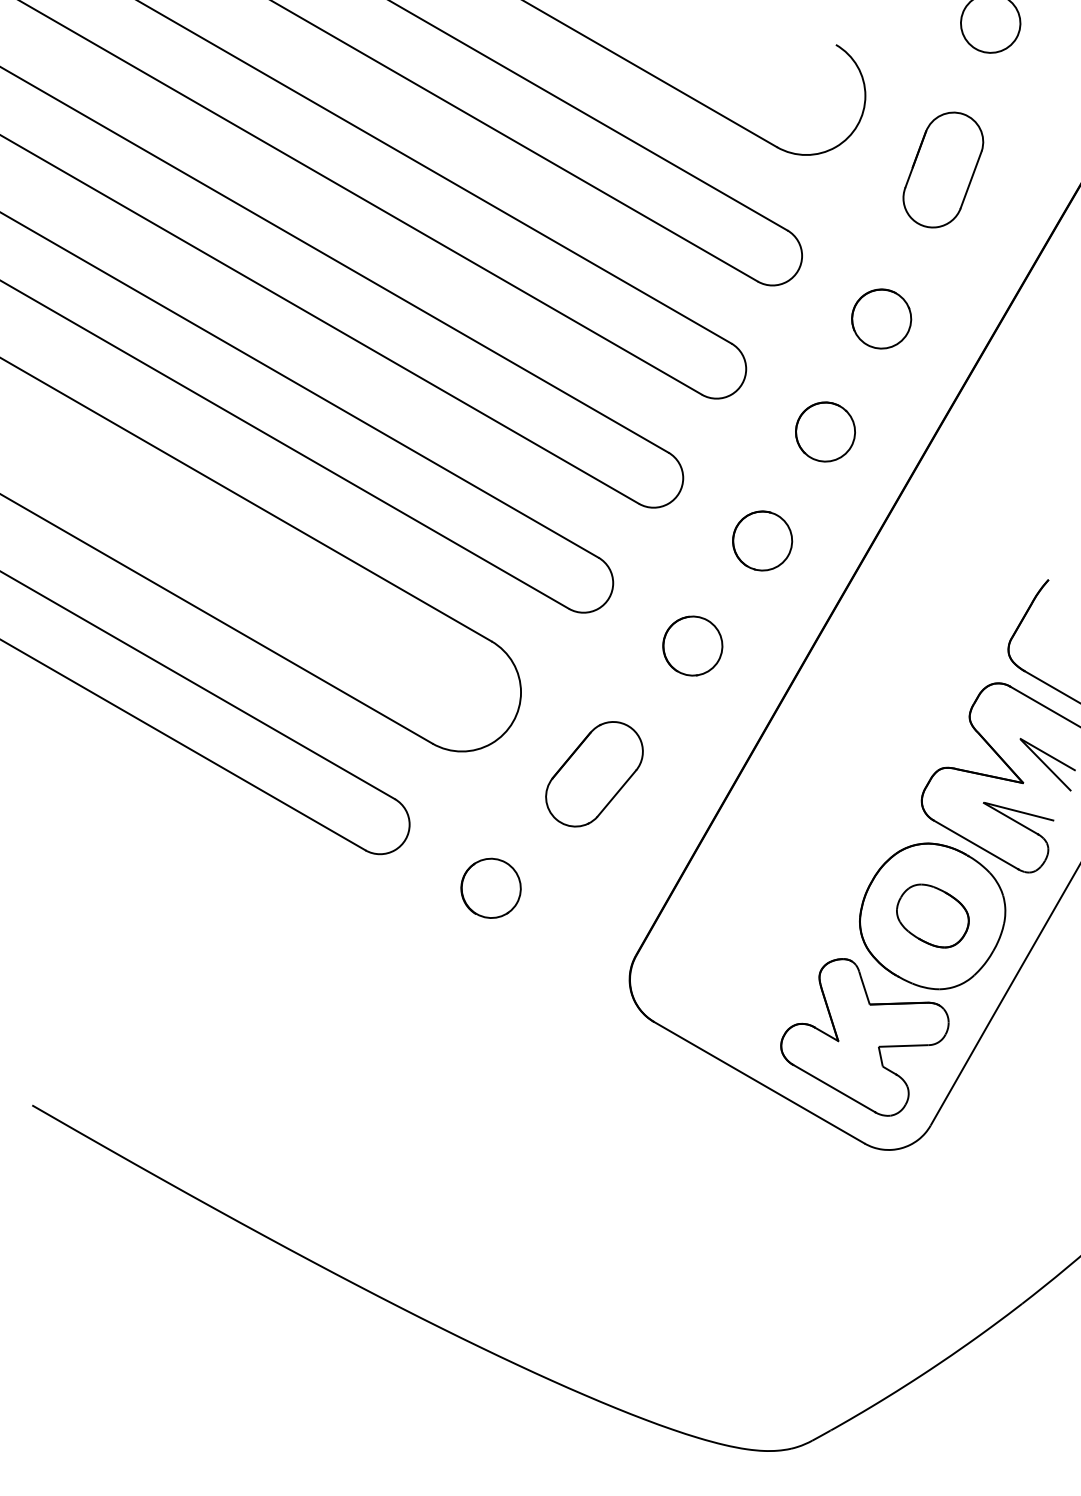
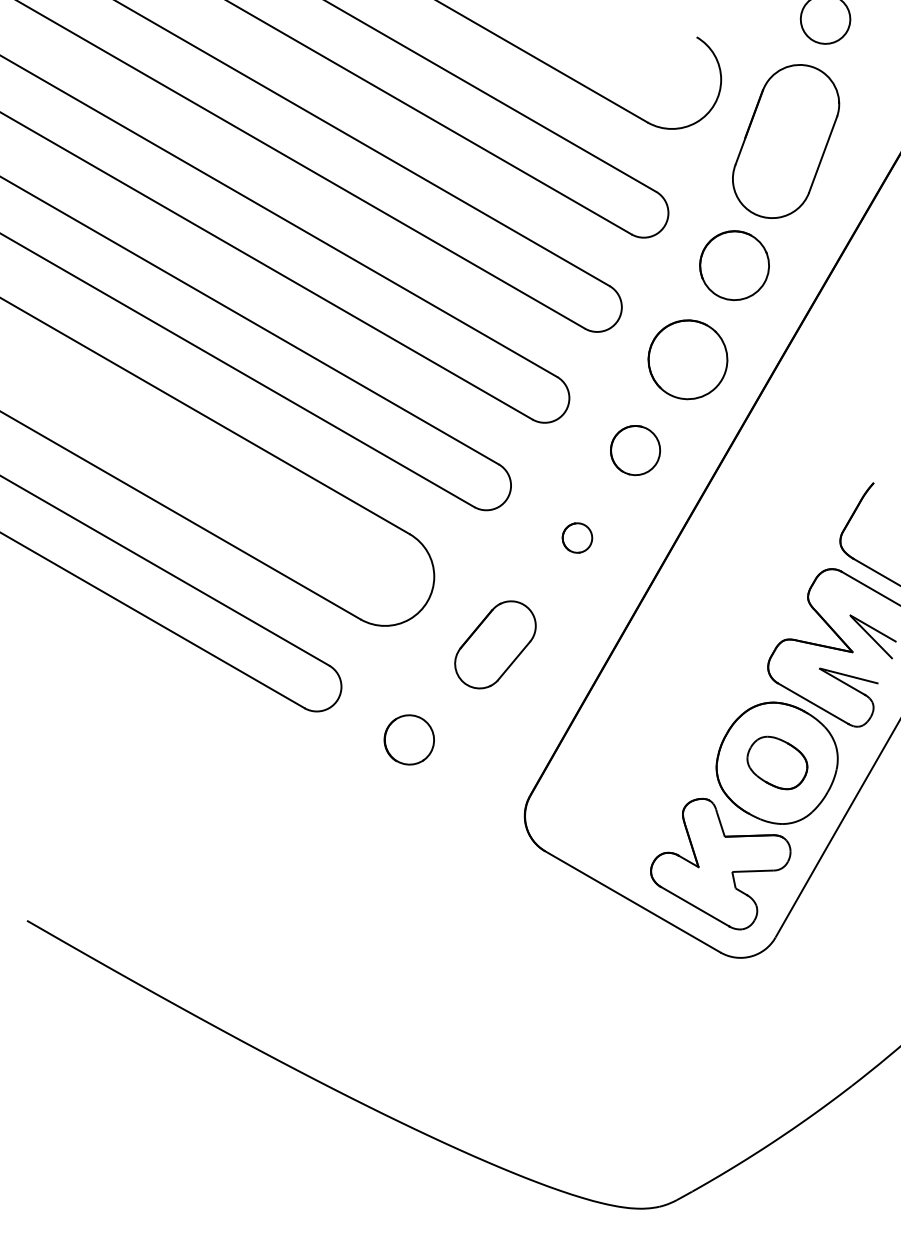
part: (943, 169) -> (786, 141), size x1.6
part: (881, 318) -> (734, 265), size x1.4
part: (825, 431) -> (687, 359), size x1.6
part: (692, 645) -> (577, 537), size x0.6

